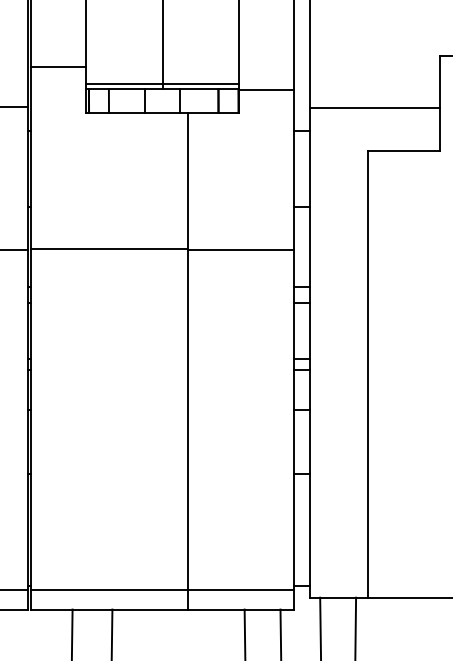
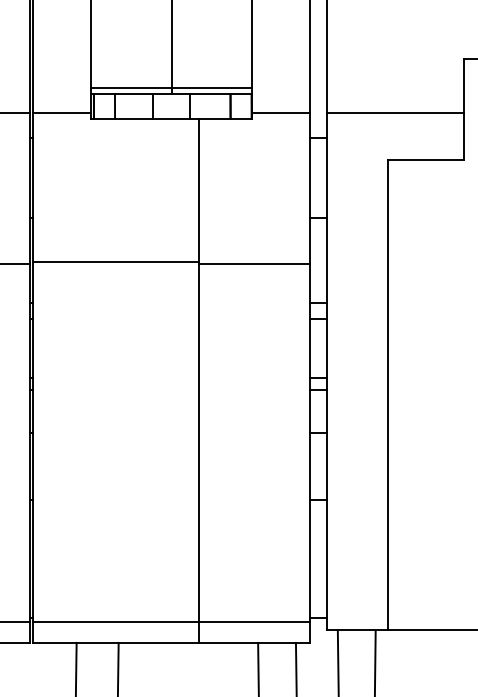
line: (58, 66) -> (61, 112), moved
line: (266, 89) -> (281, 112), moved

